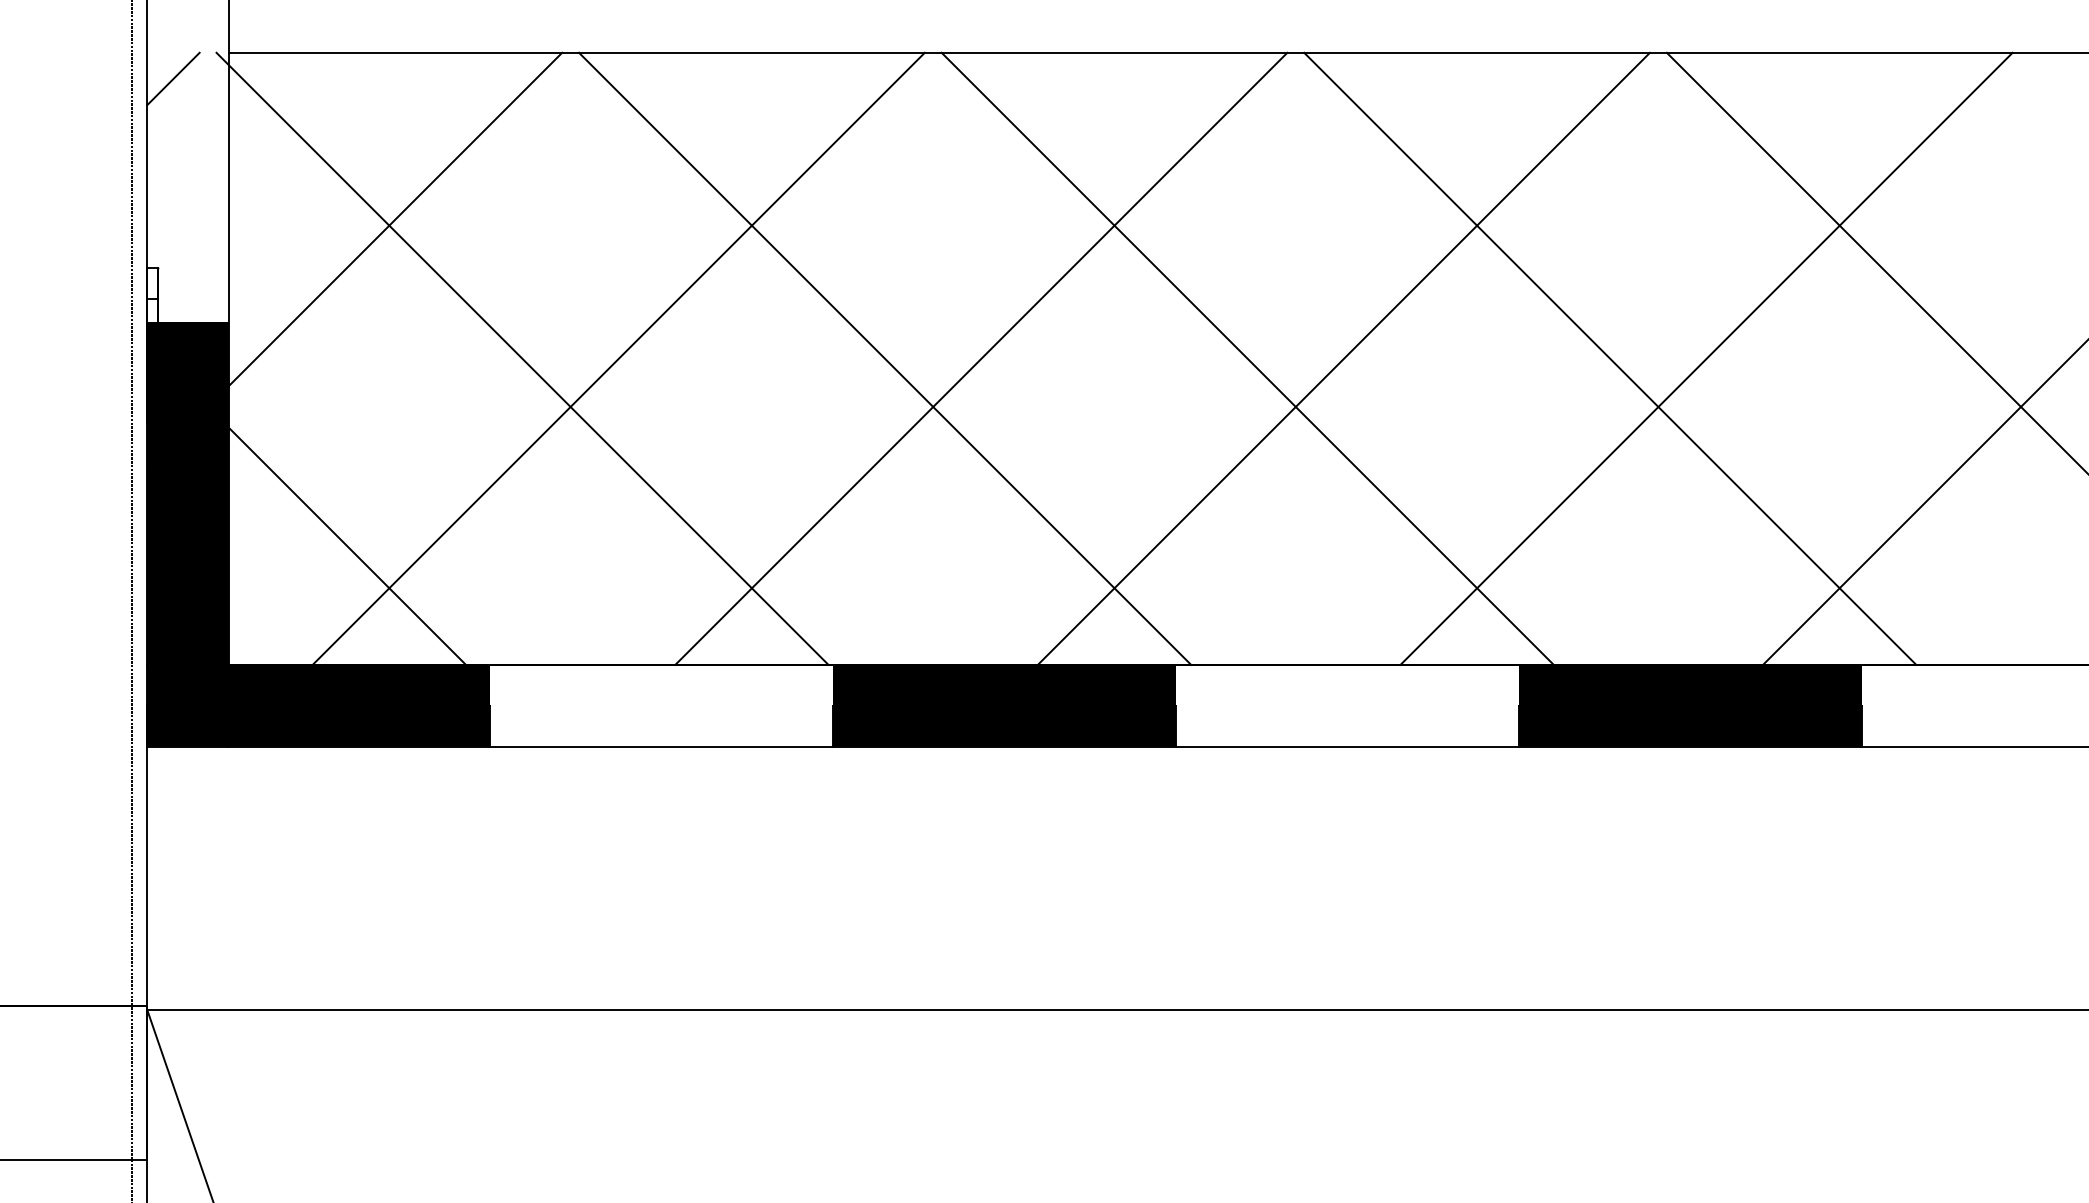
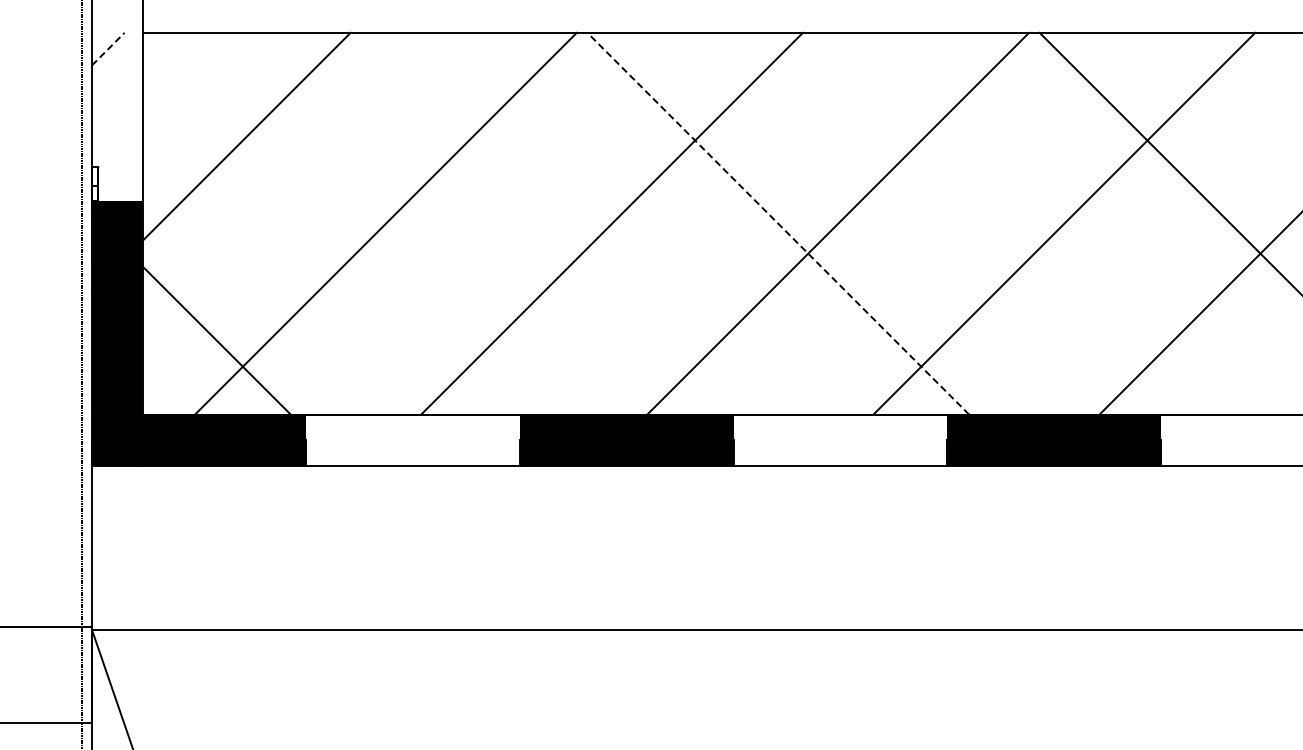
line: (173, 77) -> (108, 48), solid -> dashed
line: (521, 358) -> (325, 223), removed
line: (885, 358) -> (552, 223), removed
line: (1248, 358) -> (778, 223), solid -> dashed
line: (1610, 358) -> (1004, 223), removed

